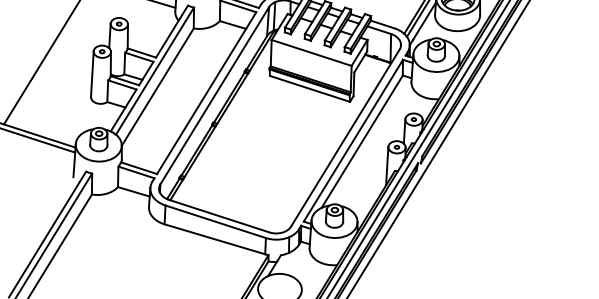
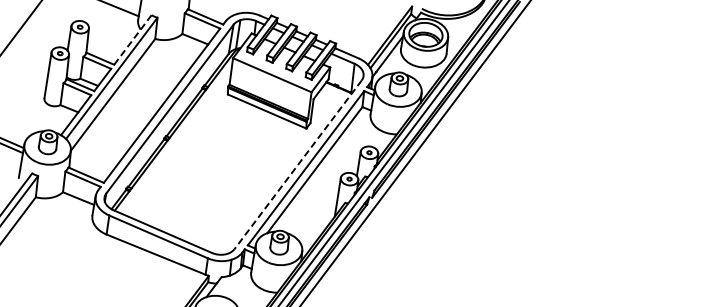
line: (171, 32) -> (132, 40), solid -> dashed
line: (345, 137) -> (298, 164), solid -> dashed

